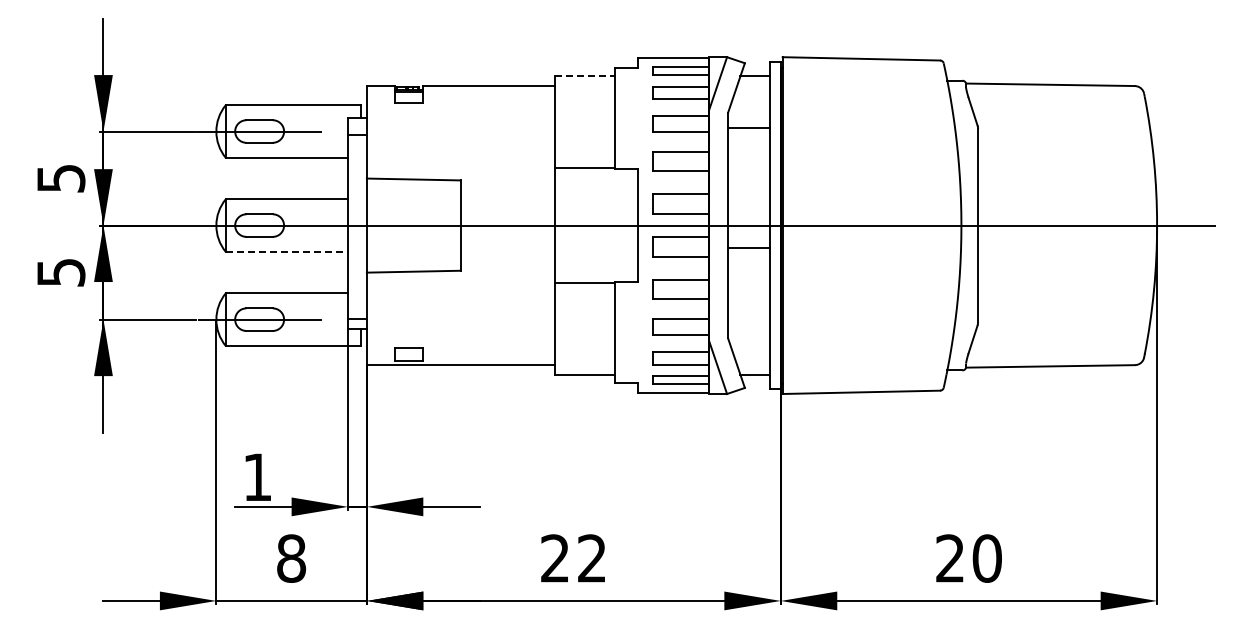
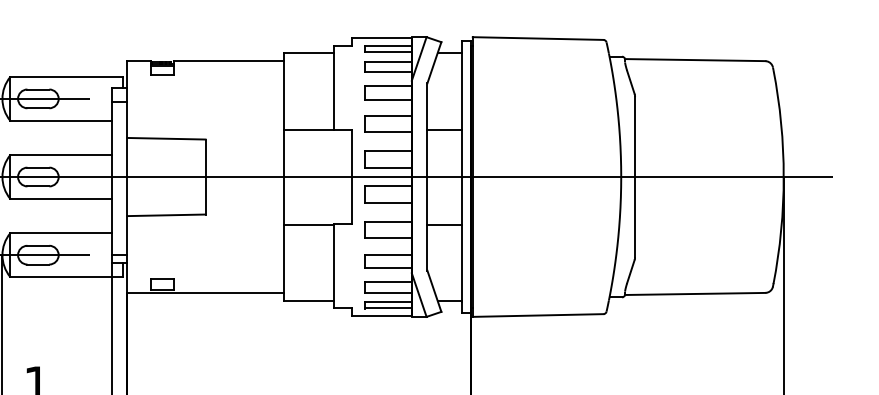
line: (585, 76) -> (309, 53), dashed -> solid
line: (748, 128) -> (444, 129), moved
line: (748, 247) -> (444, 224), moved
line: (287, 251) -> (61, 198), dashed -> solid

